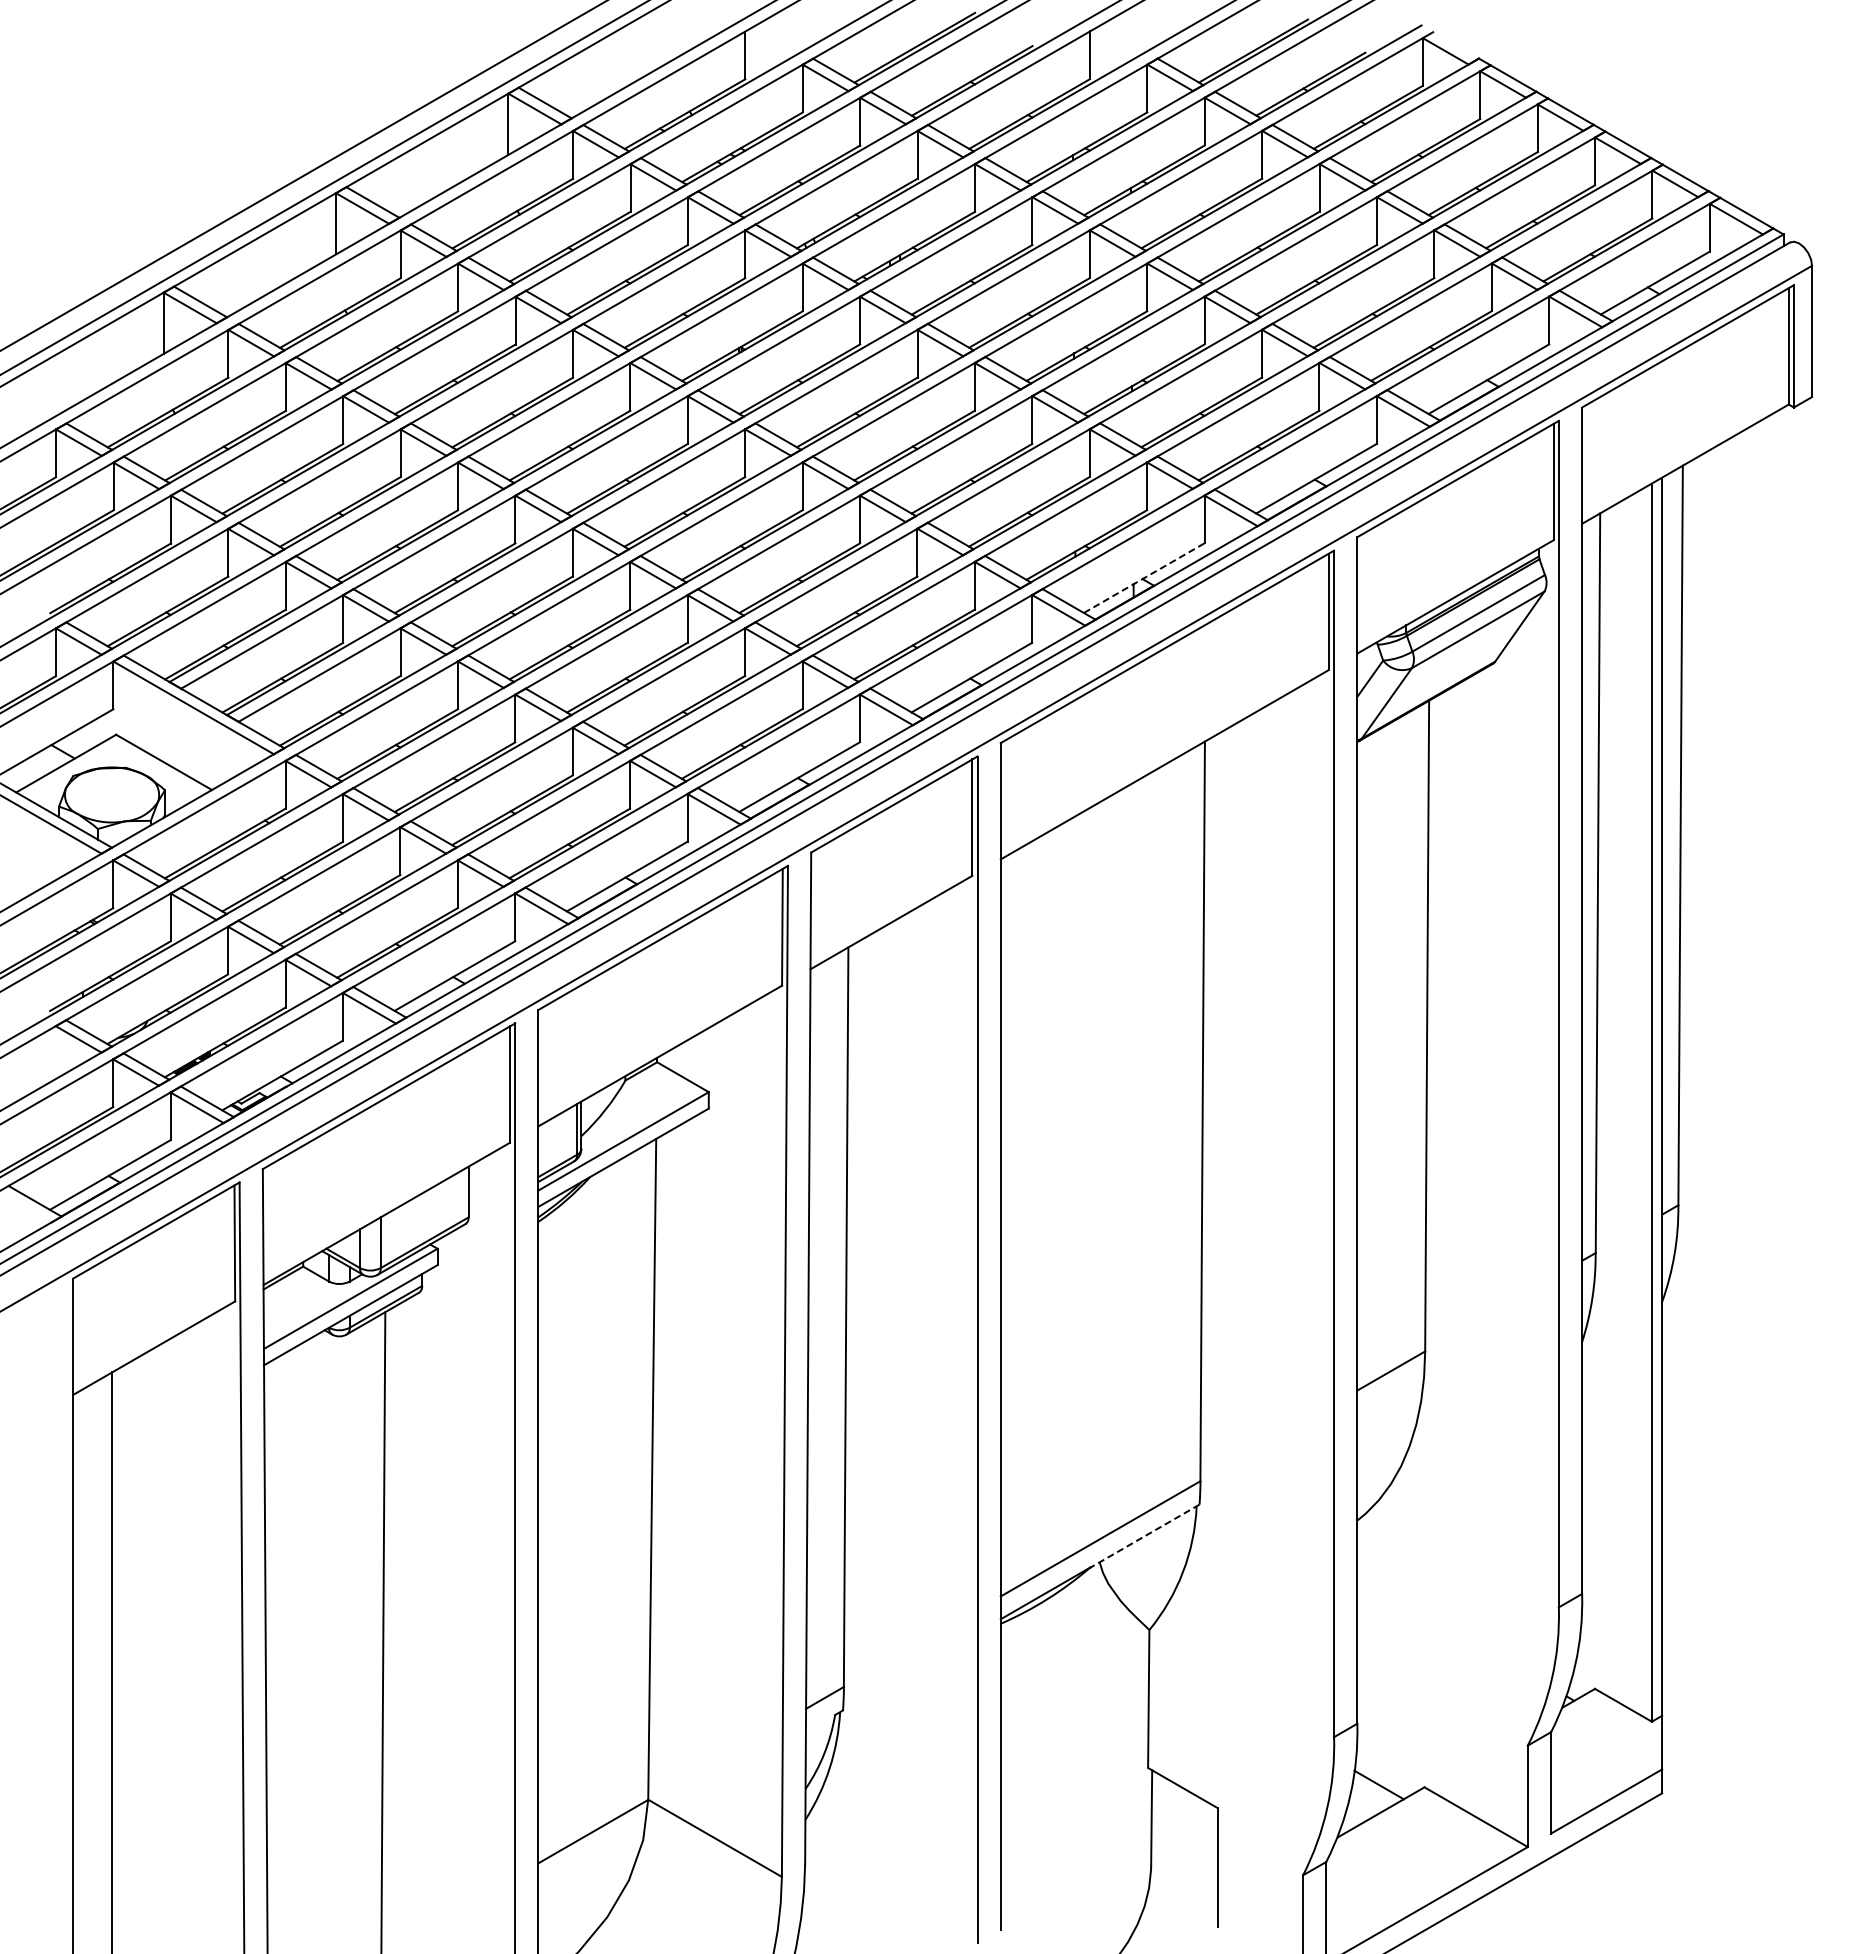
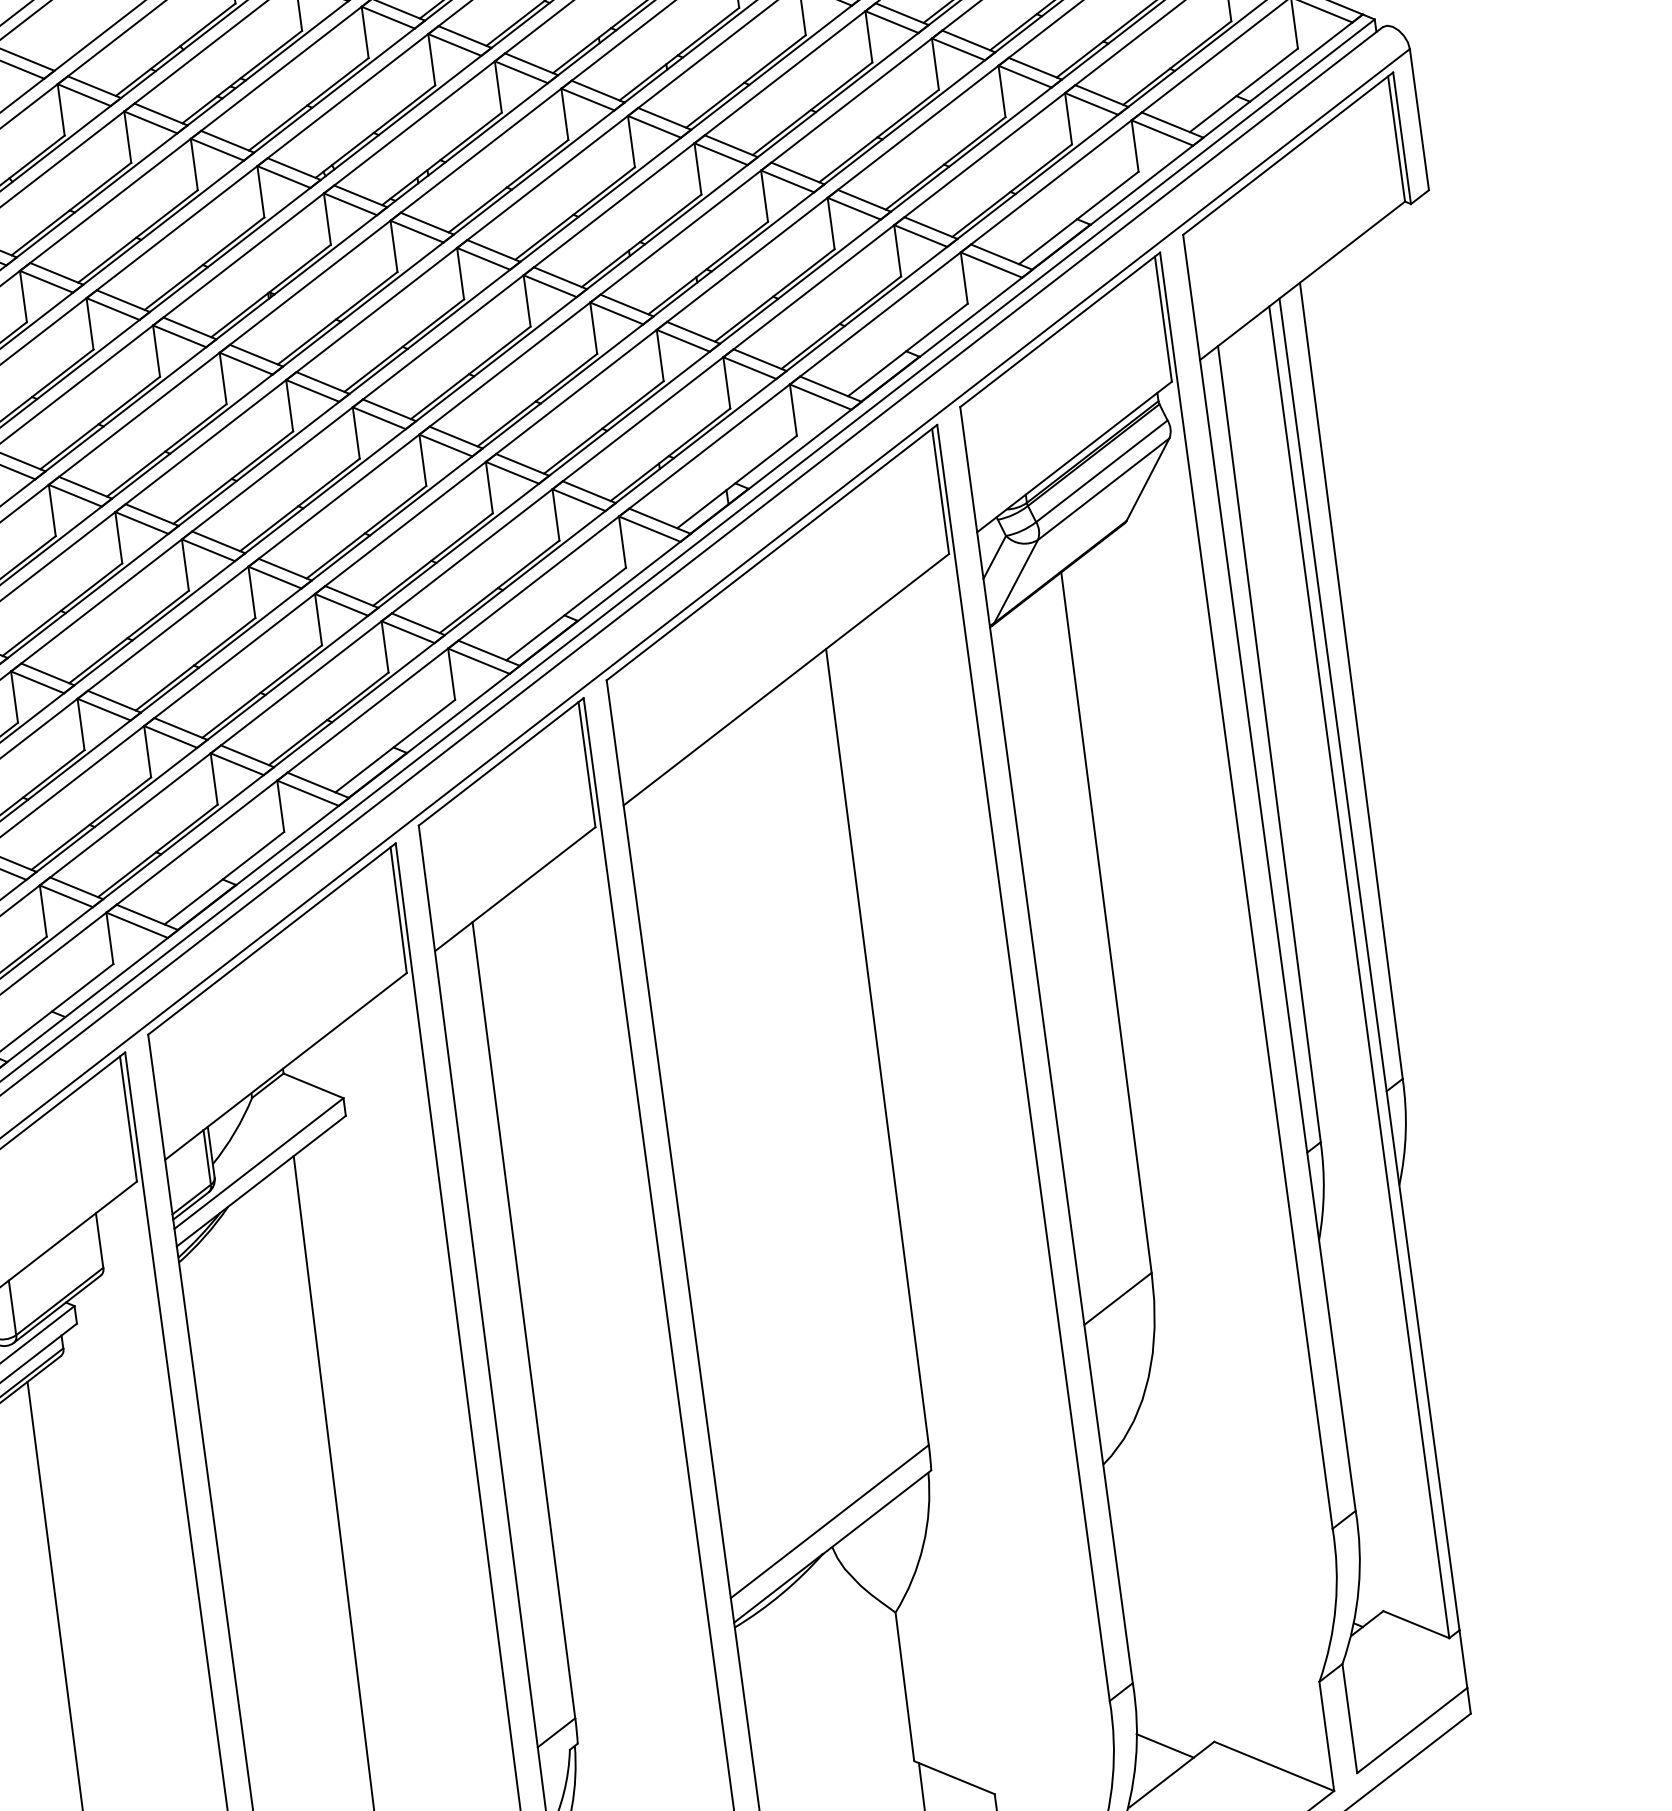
line: (1144, 578) -> (737, 482), dashed -> solid
line: (1144, 1536) -> (876, 1512), dashed -> solid

